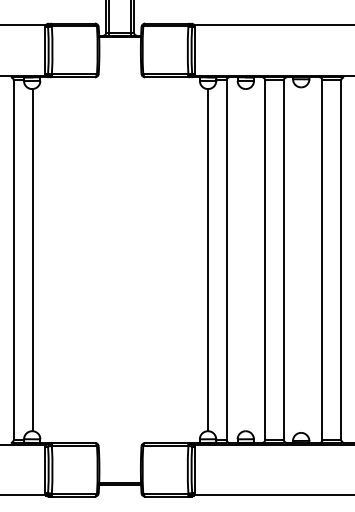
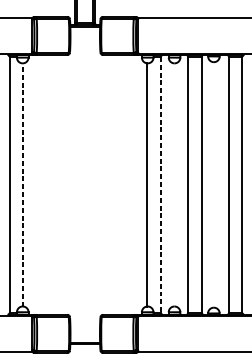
line: (32, 259) -> (22, 184), solid -> dashed
line: (226, 260) -> (160, 185), solid -> dashed

